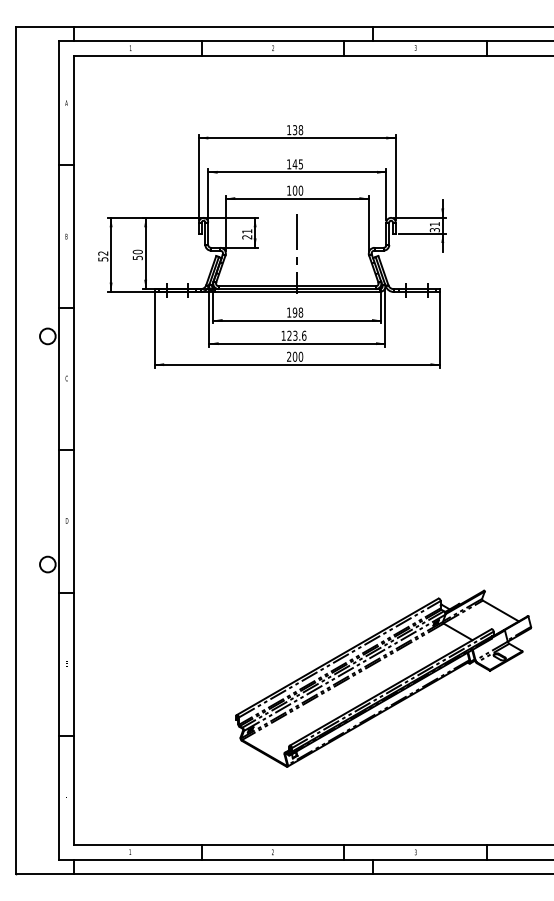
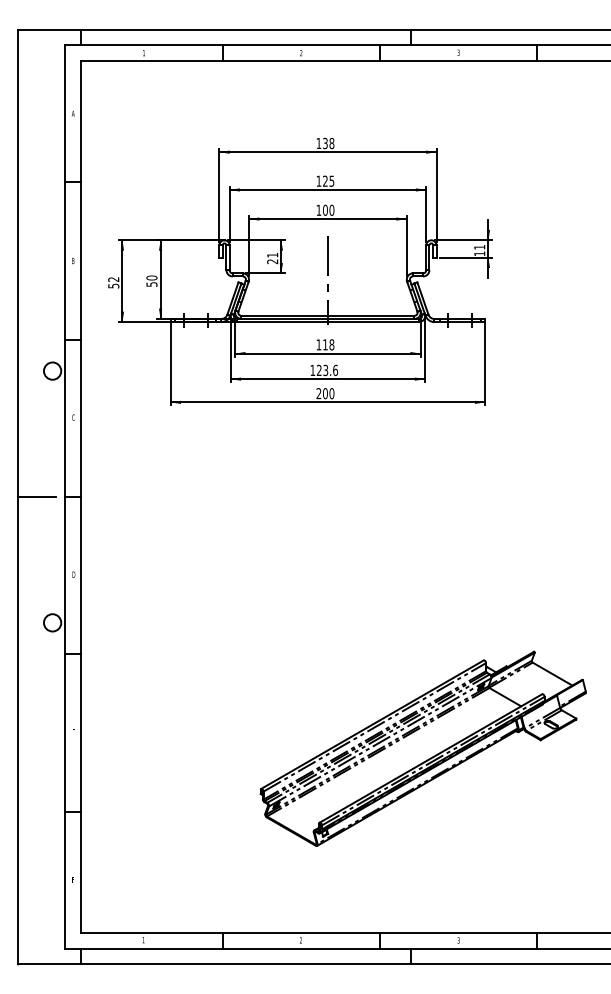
text: (294, 164) -> (324, 181), 145 -> 125
text: (434, 230) -> (479, 254), 31 -> 11
text: (294, 312) -> (324, 344), 198 -> 118
line: (33, 450) -> (36, 497), added

